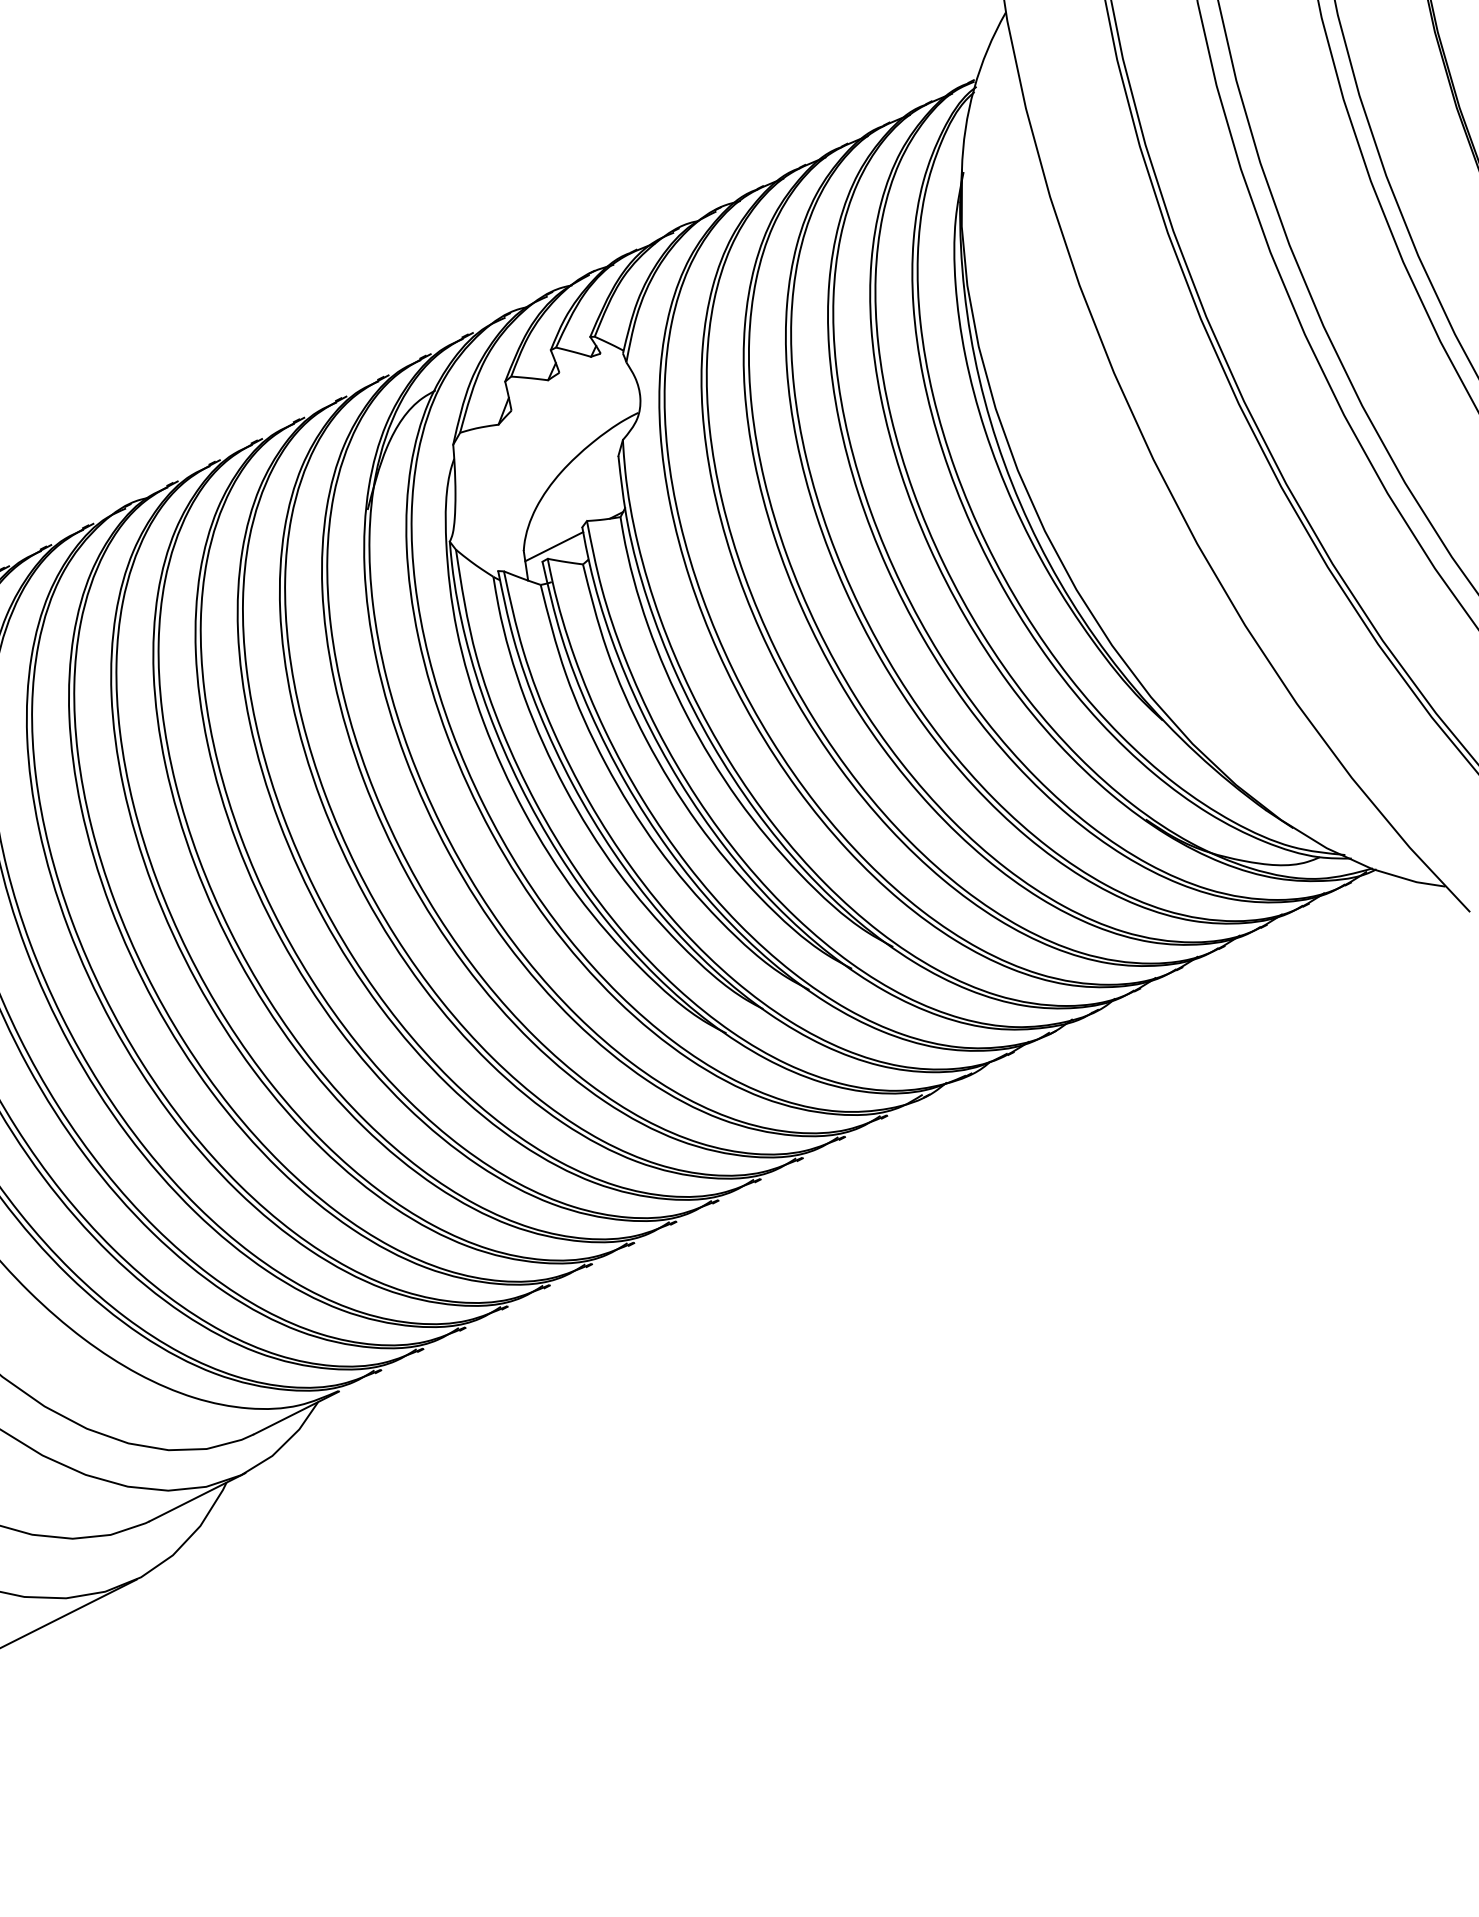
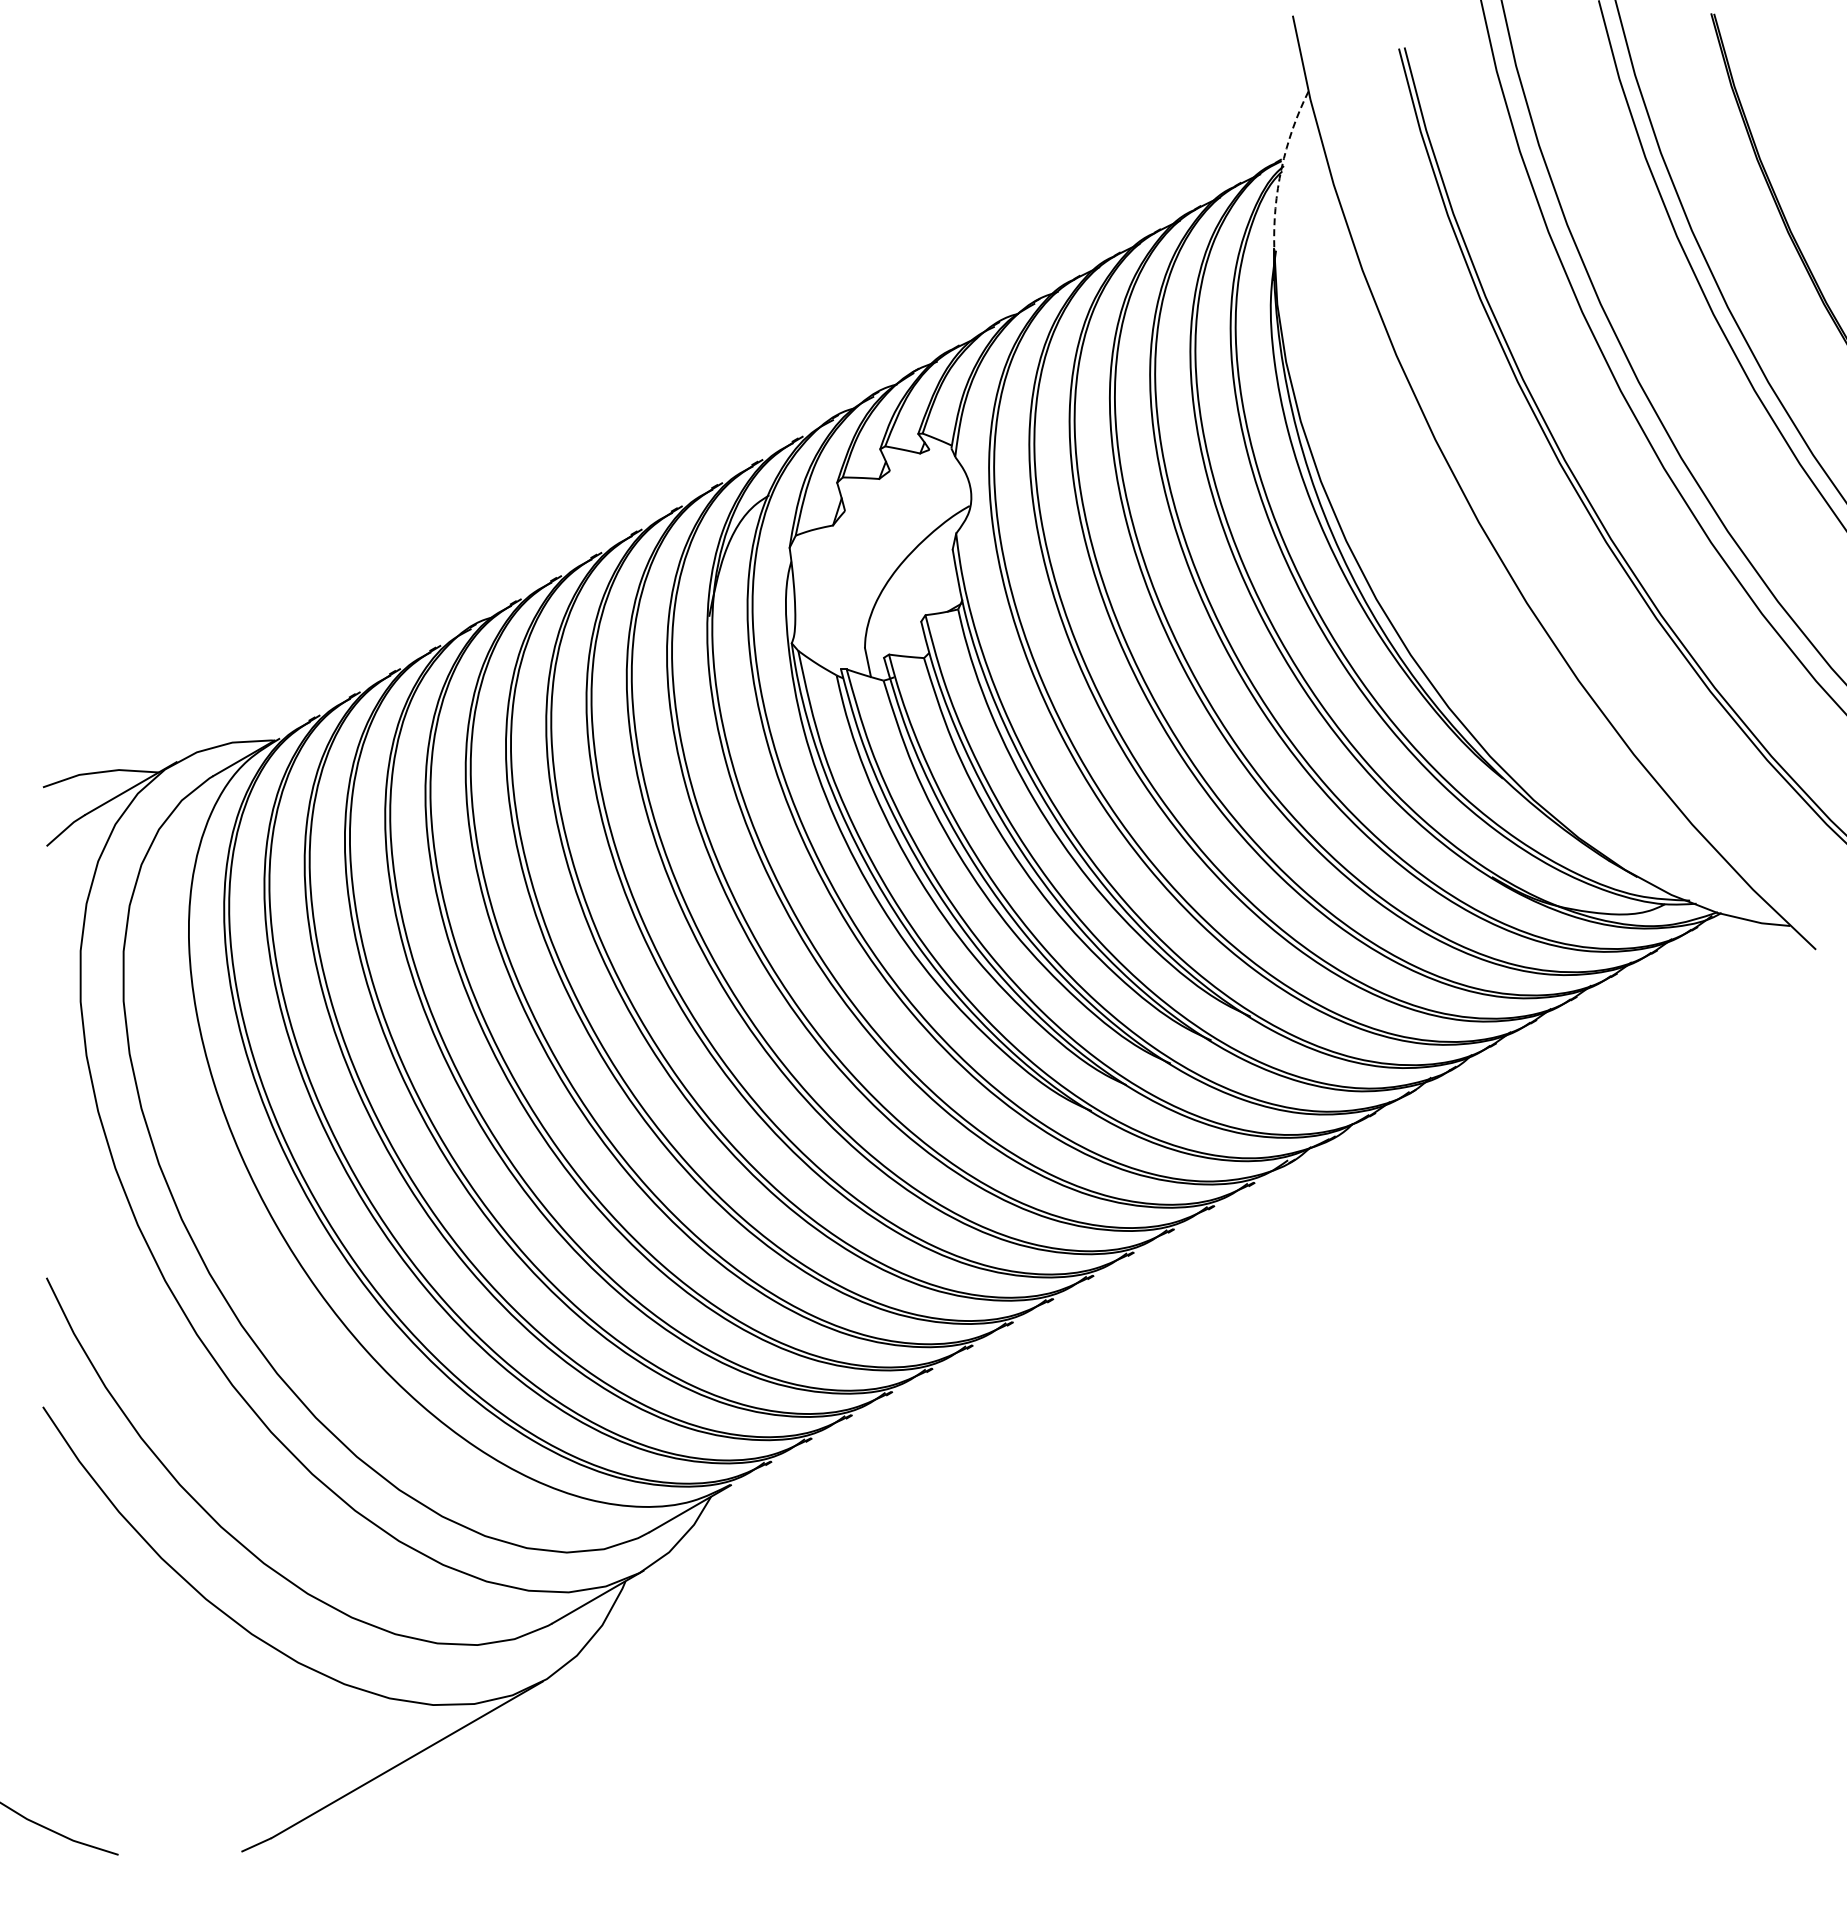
arc: (973, 89) -> (1281, 168), solid -> dashed
line: (553, 546) -> (894, 642), removed

